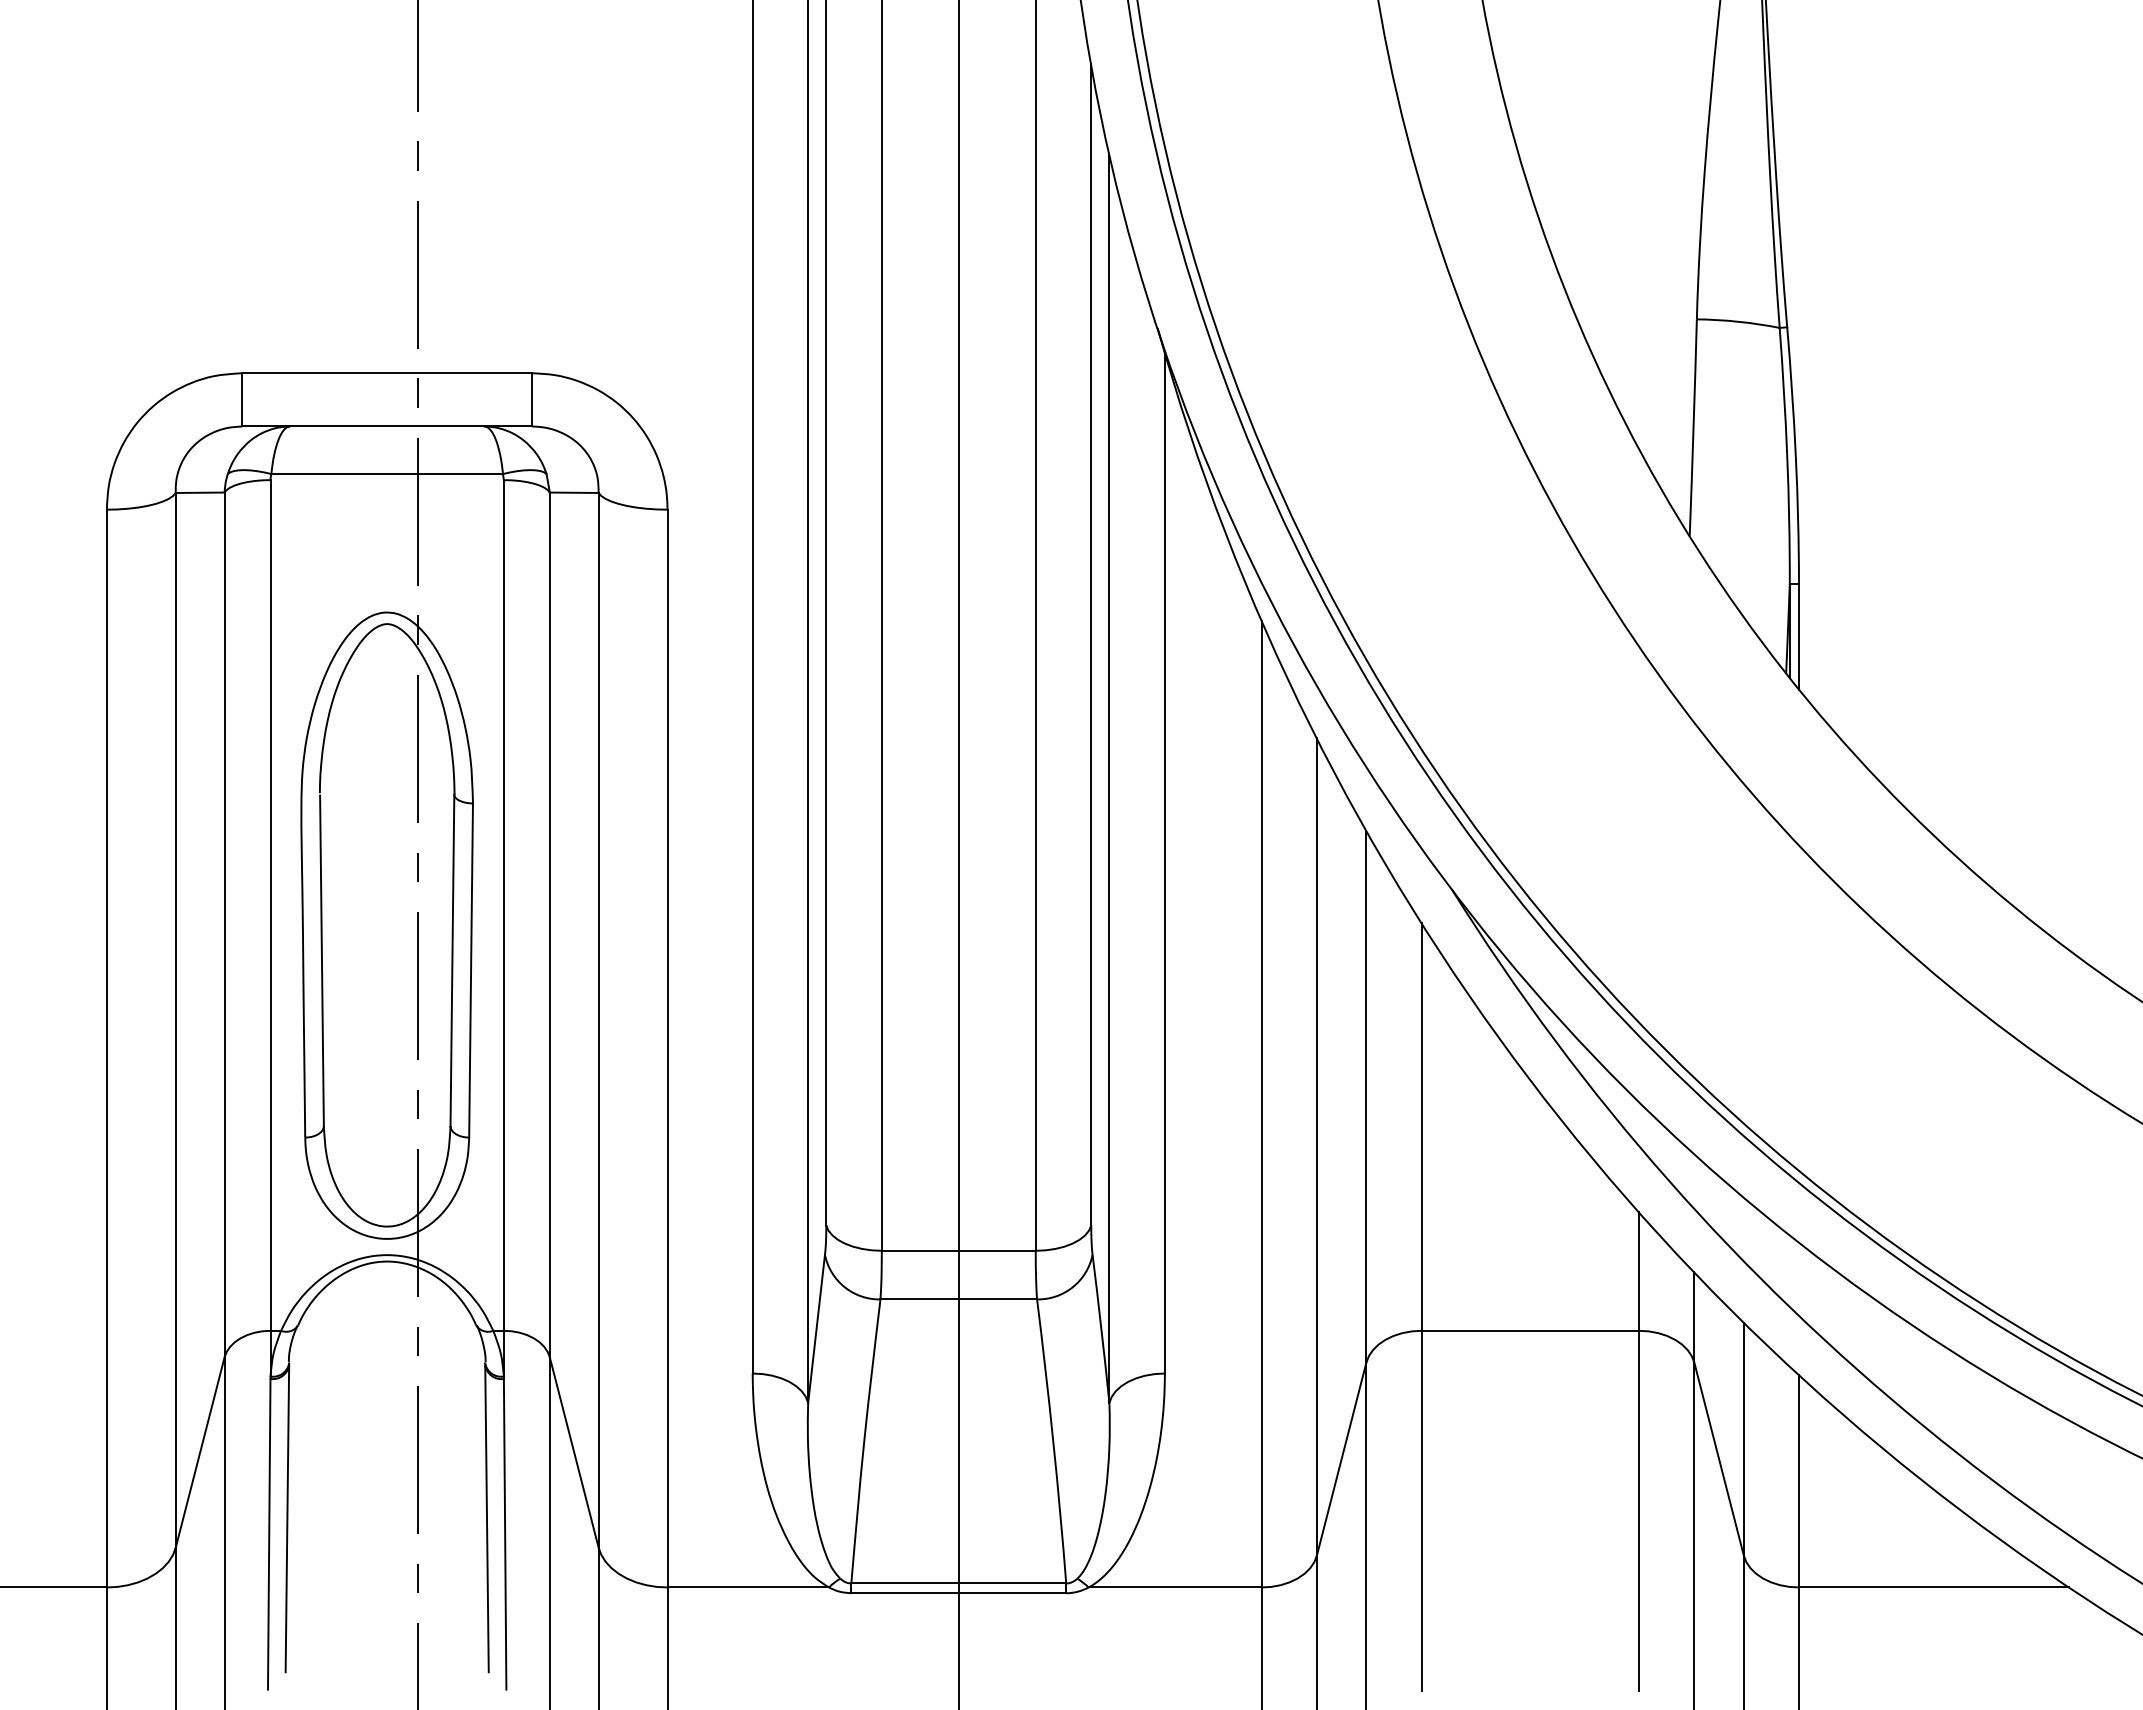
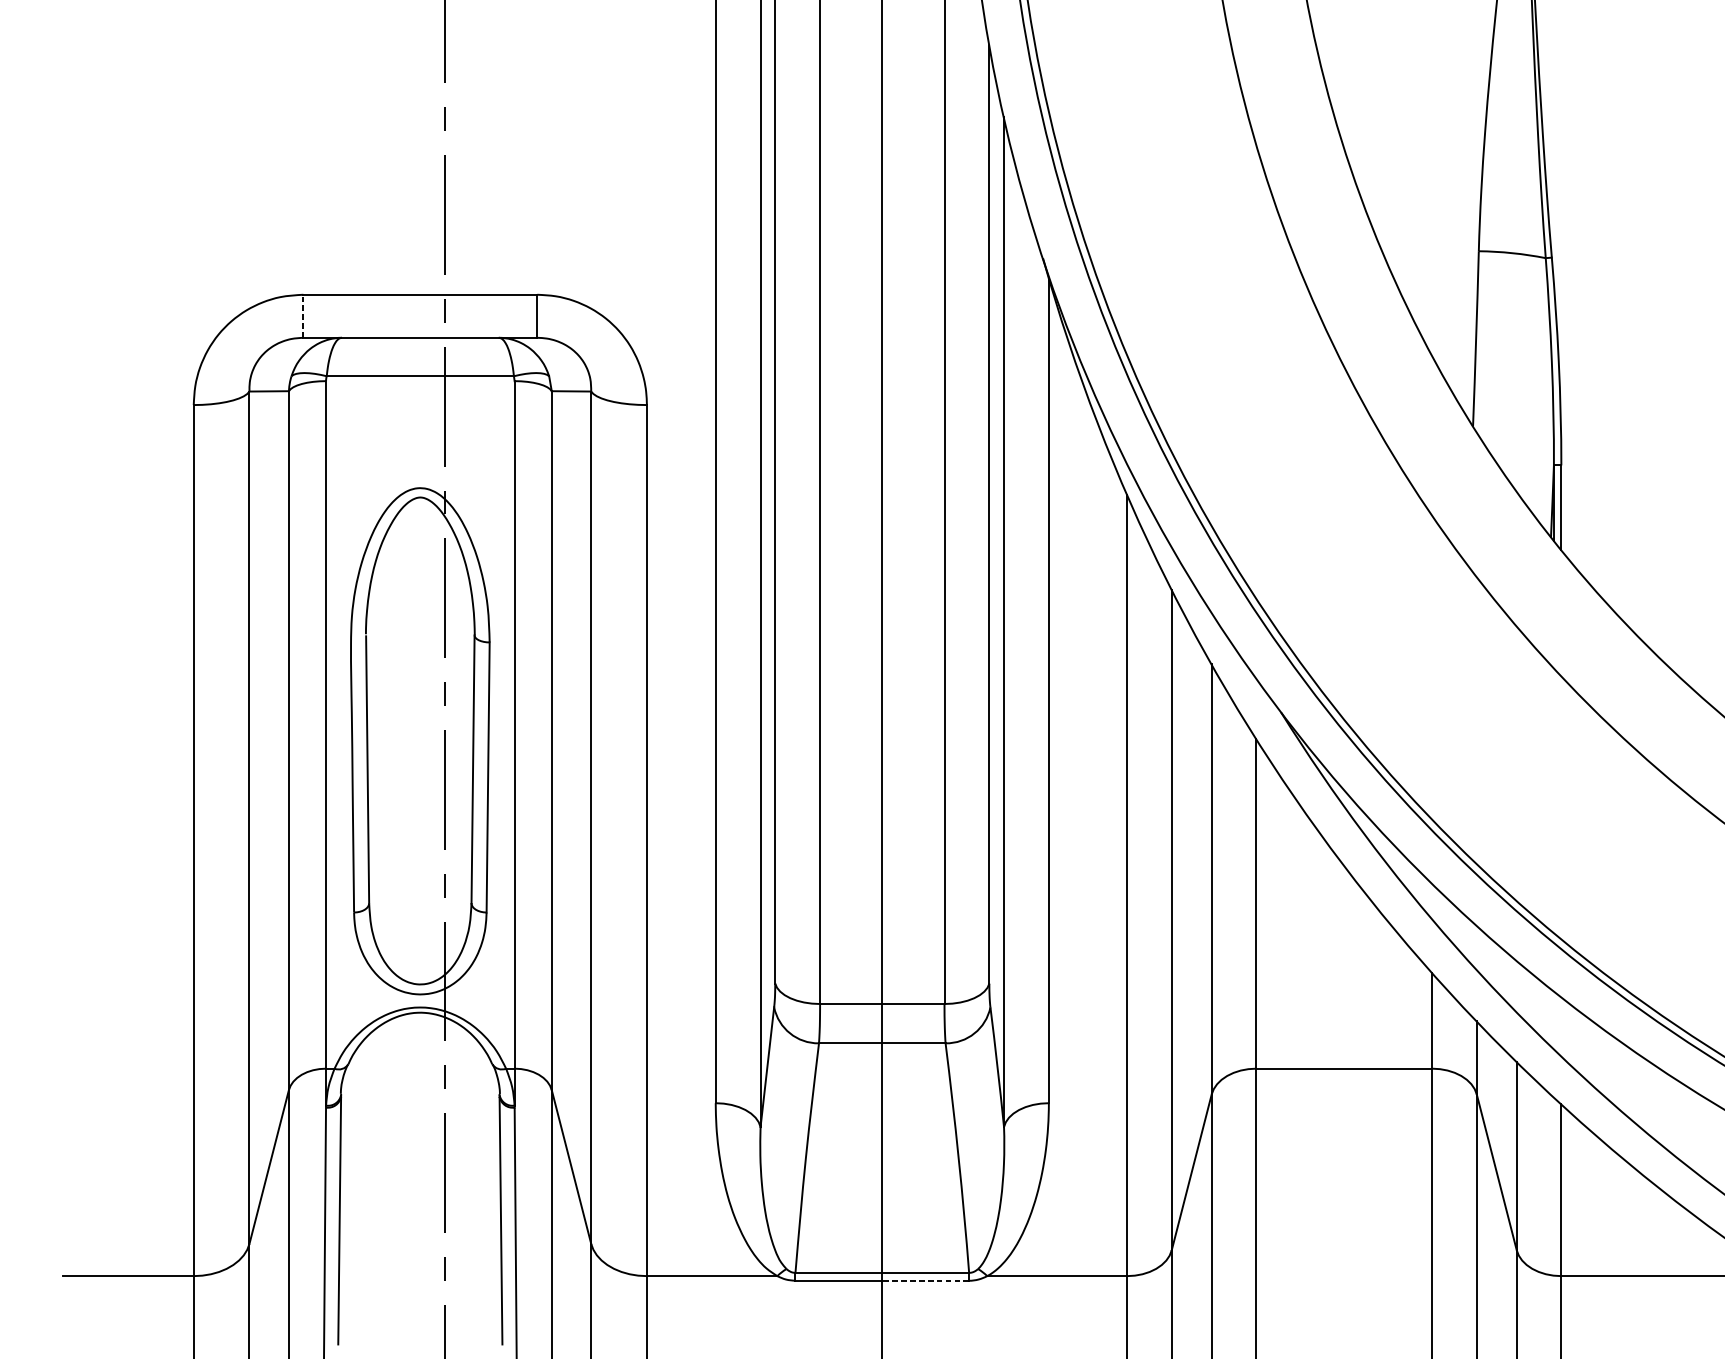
line: (242, 399) -> (303, 315), solid -> dashed
line: (1012, 1593) -> (925, 1280), solid -> dashed

